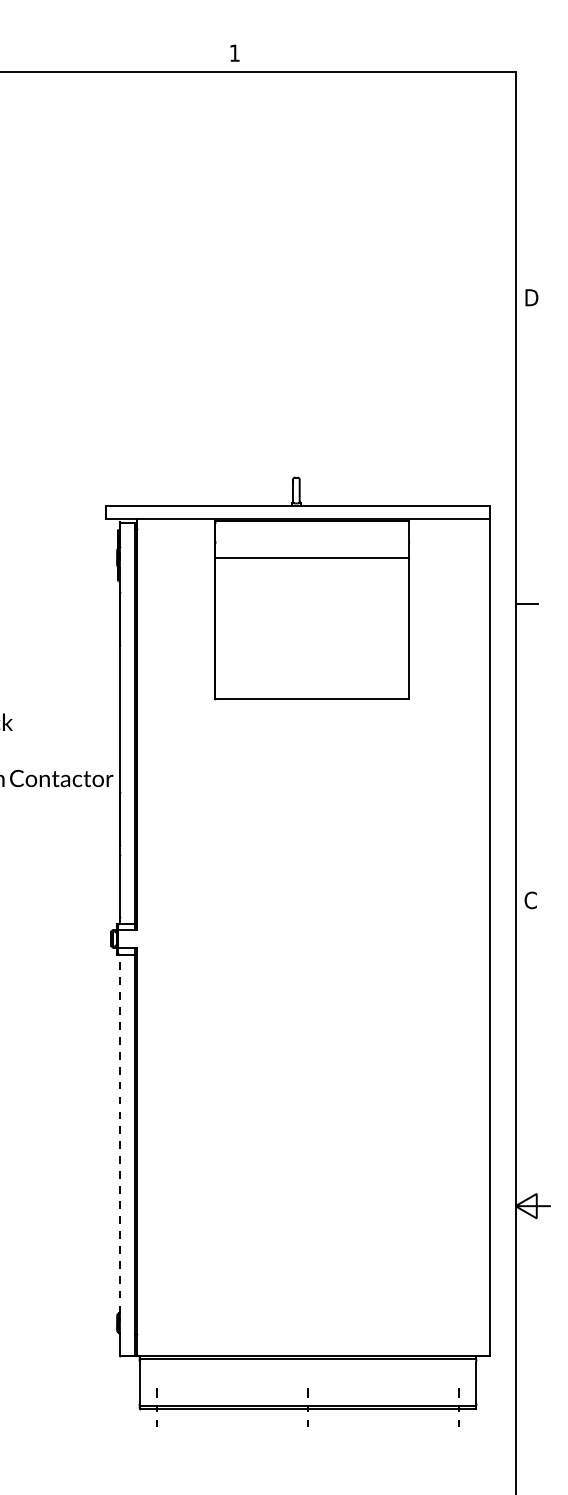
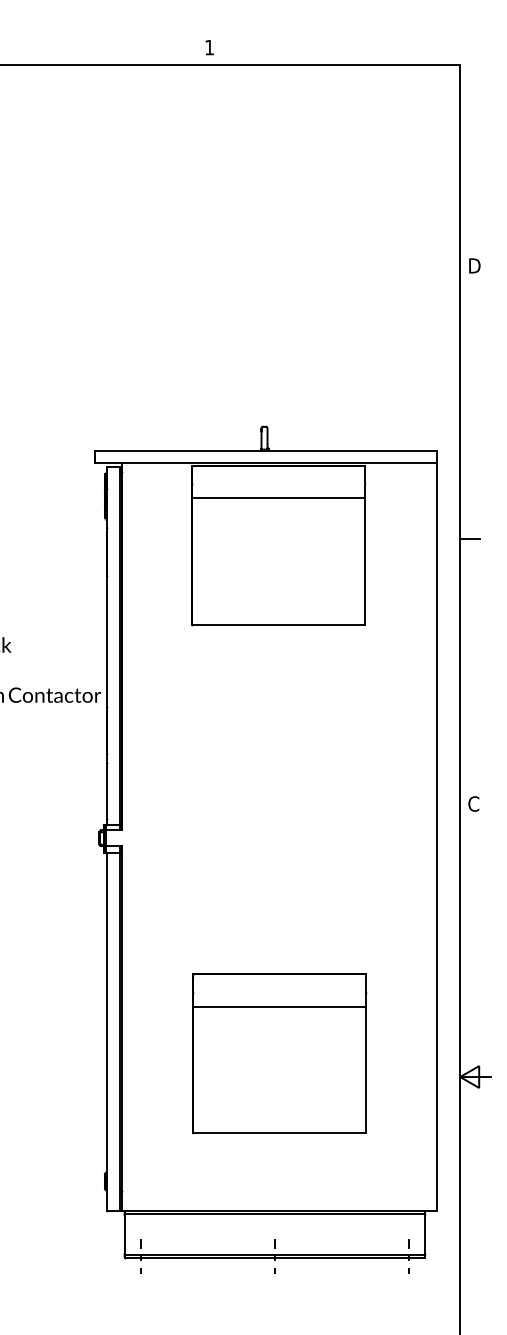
line: (119, 1133) -> (106, 1012), dashed -> solid
part: (313, 1179) -> (279, 1053), added

